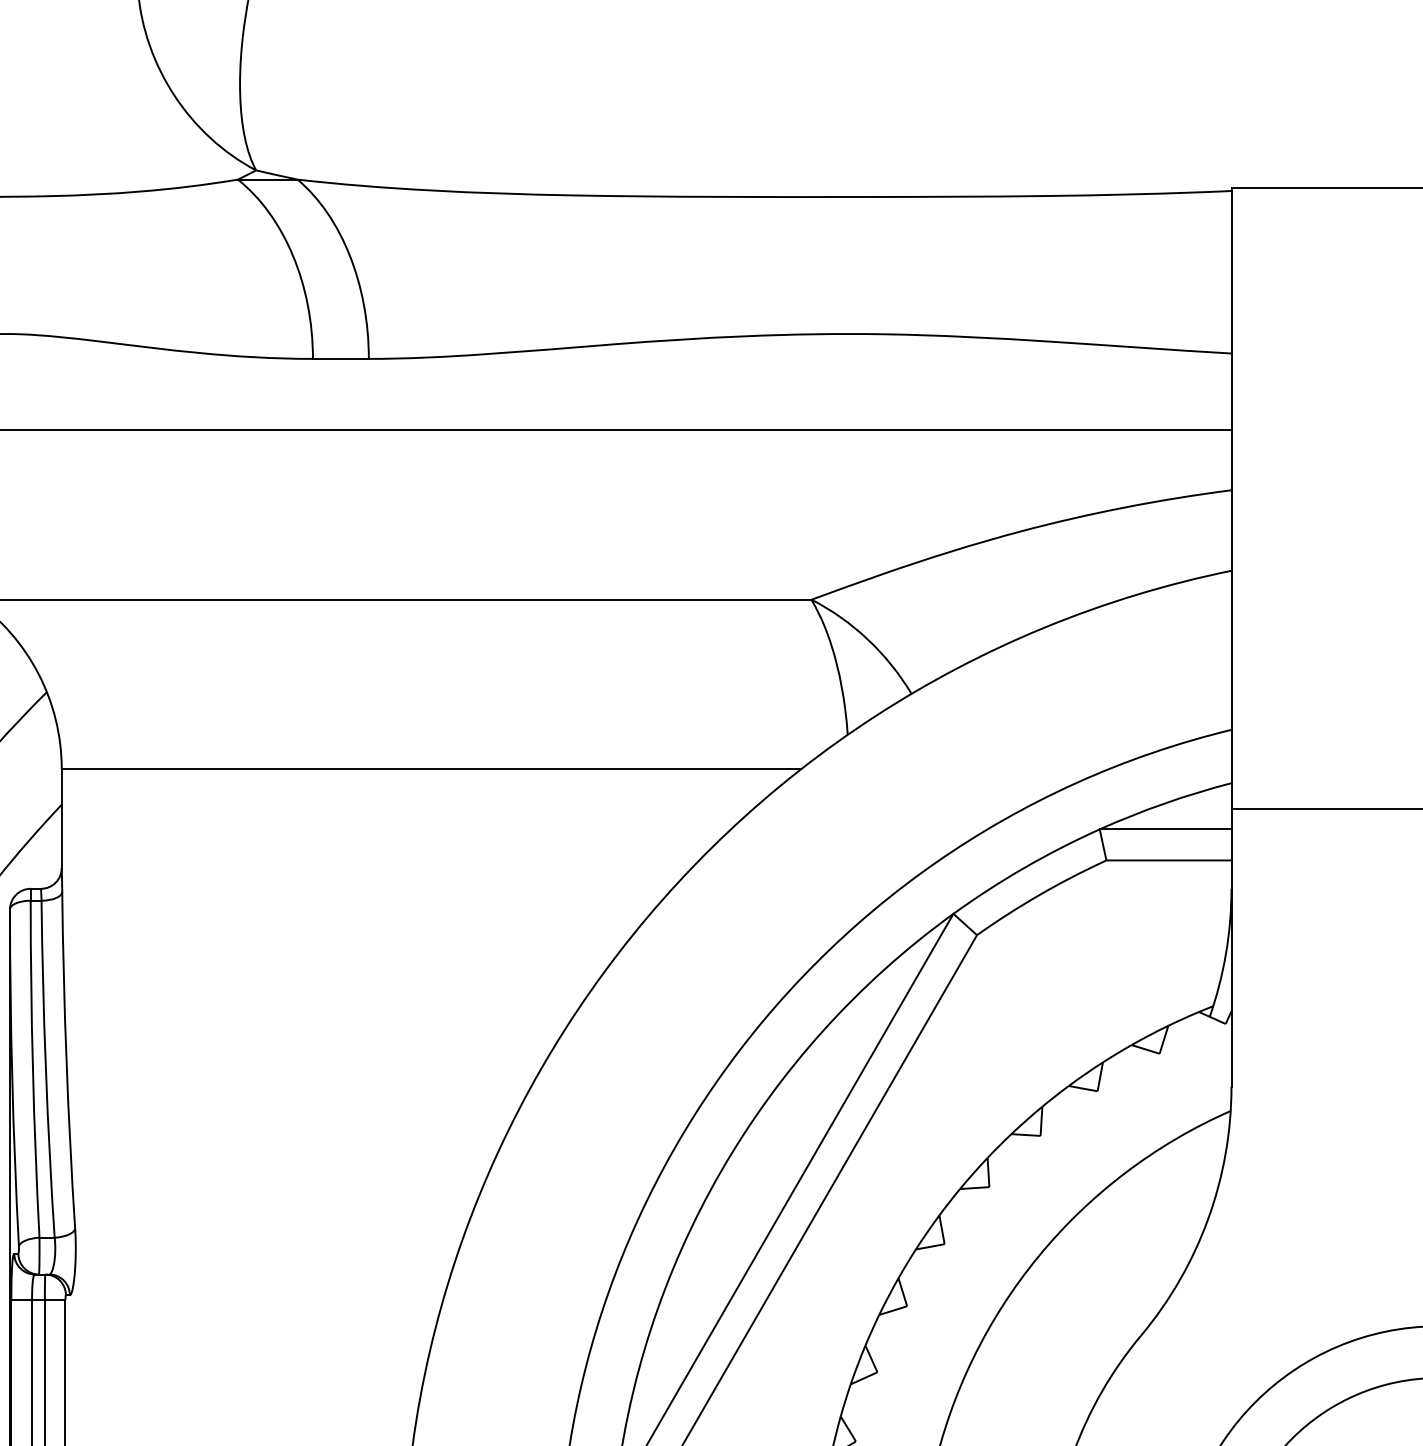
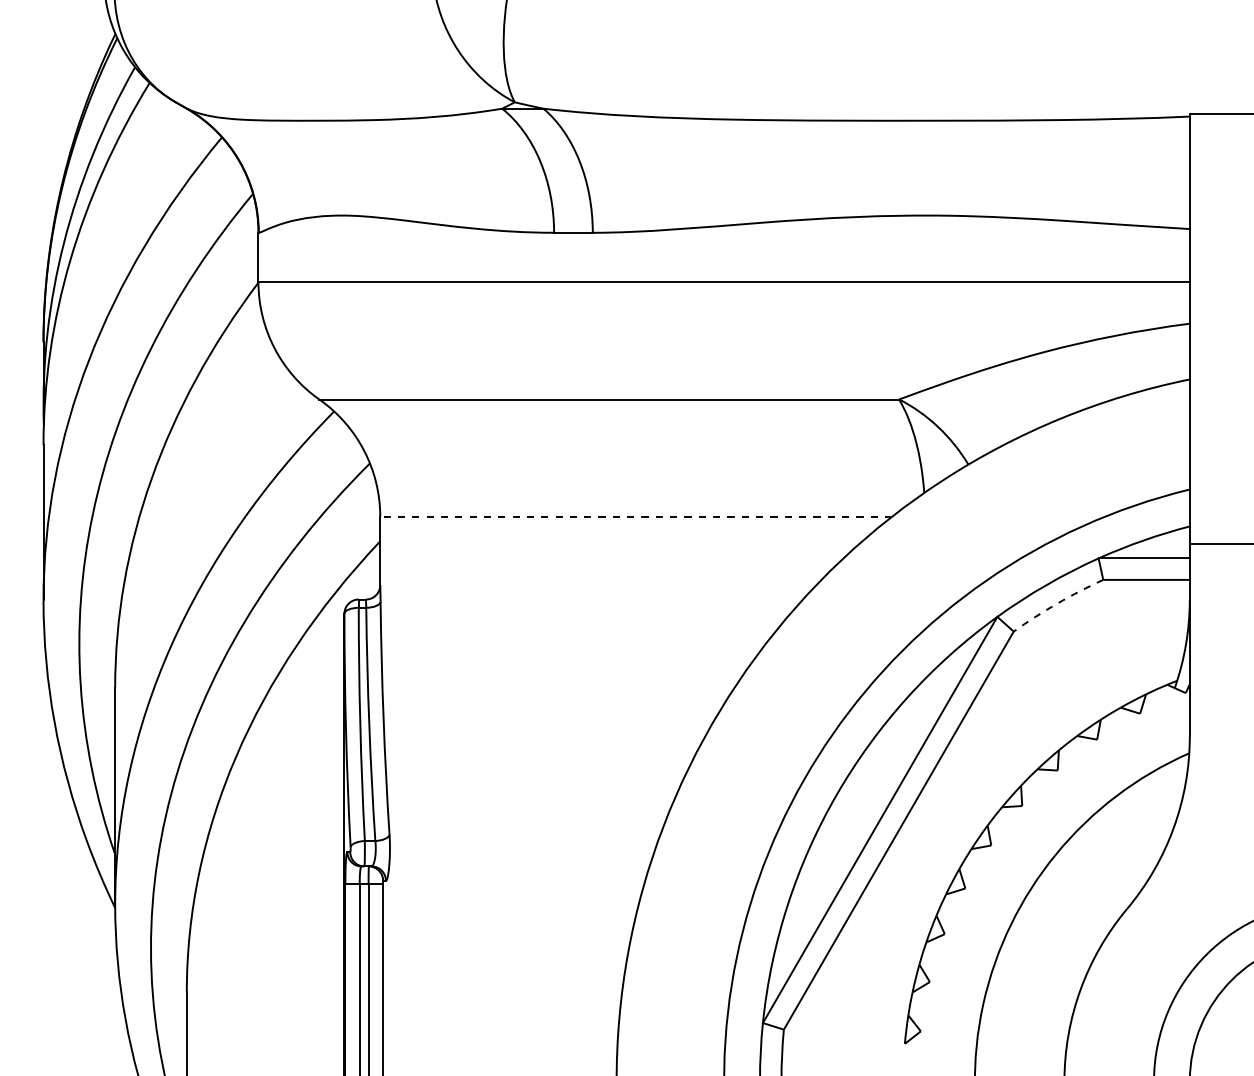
line: (431, 768) -> (636, 516), solid -> dashed
arc: (1040, 894) -> (1057, 603), solid -> dashed

